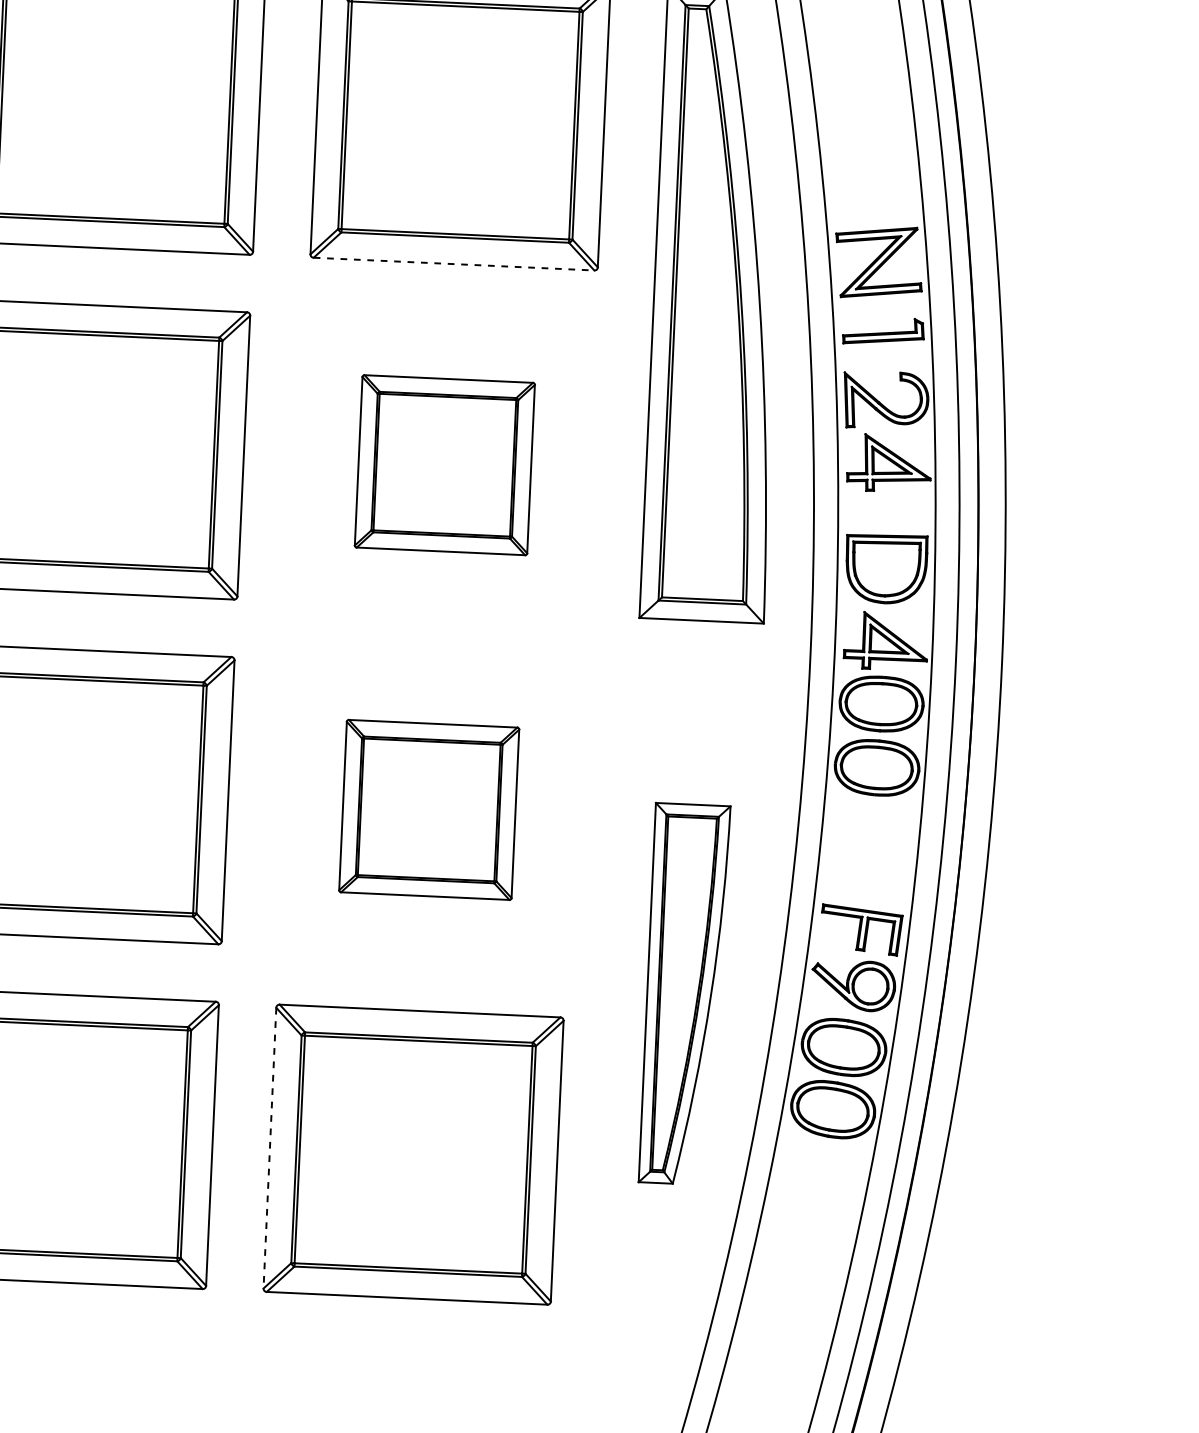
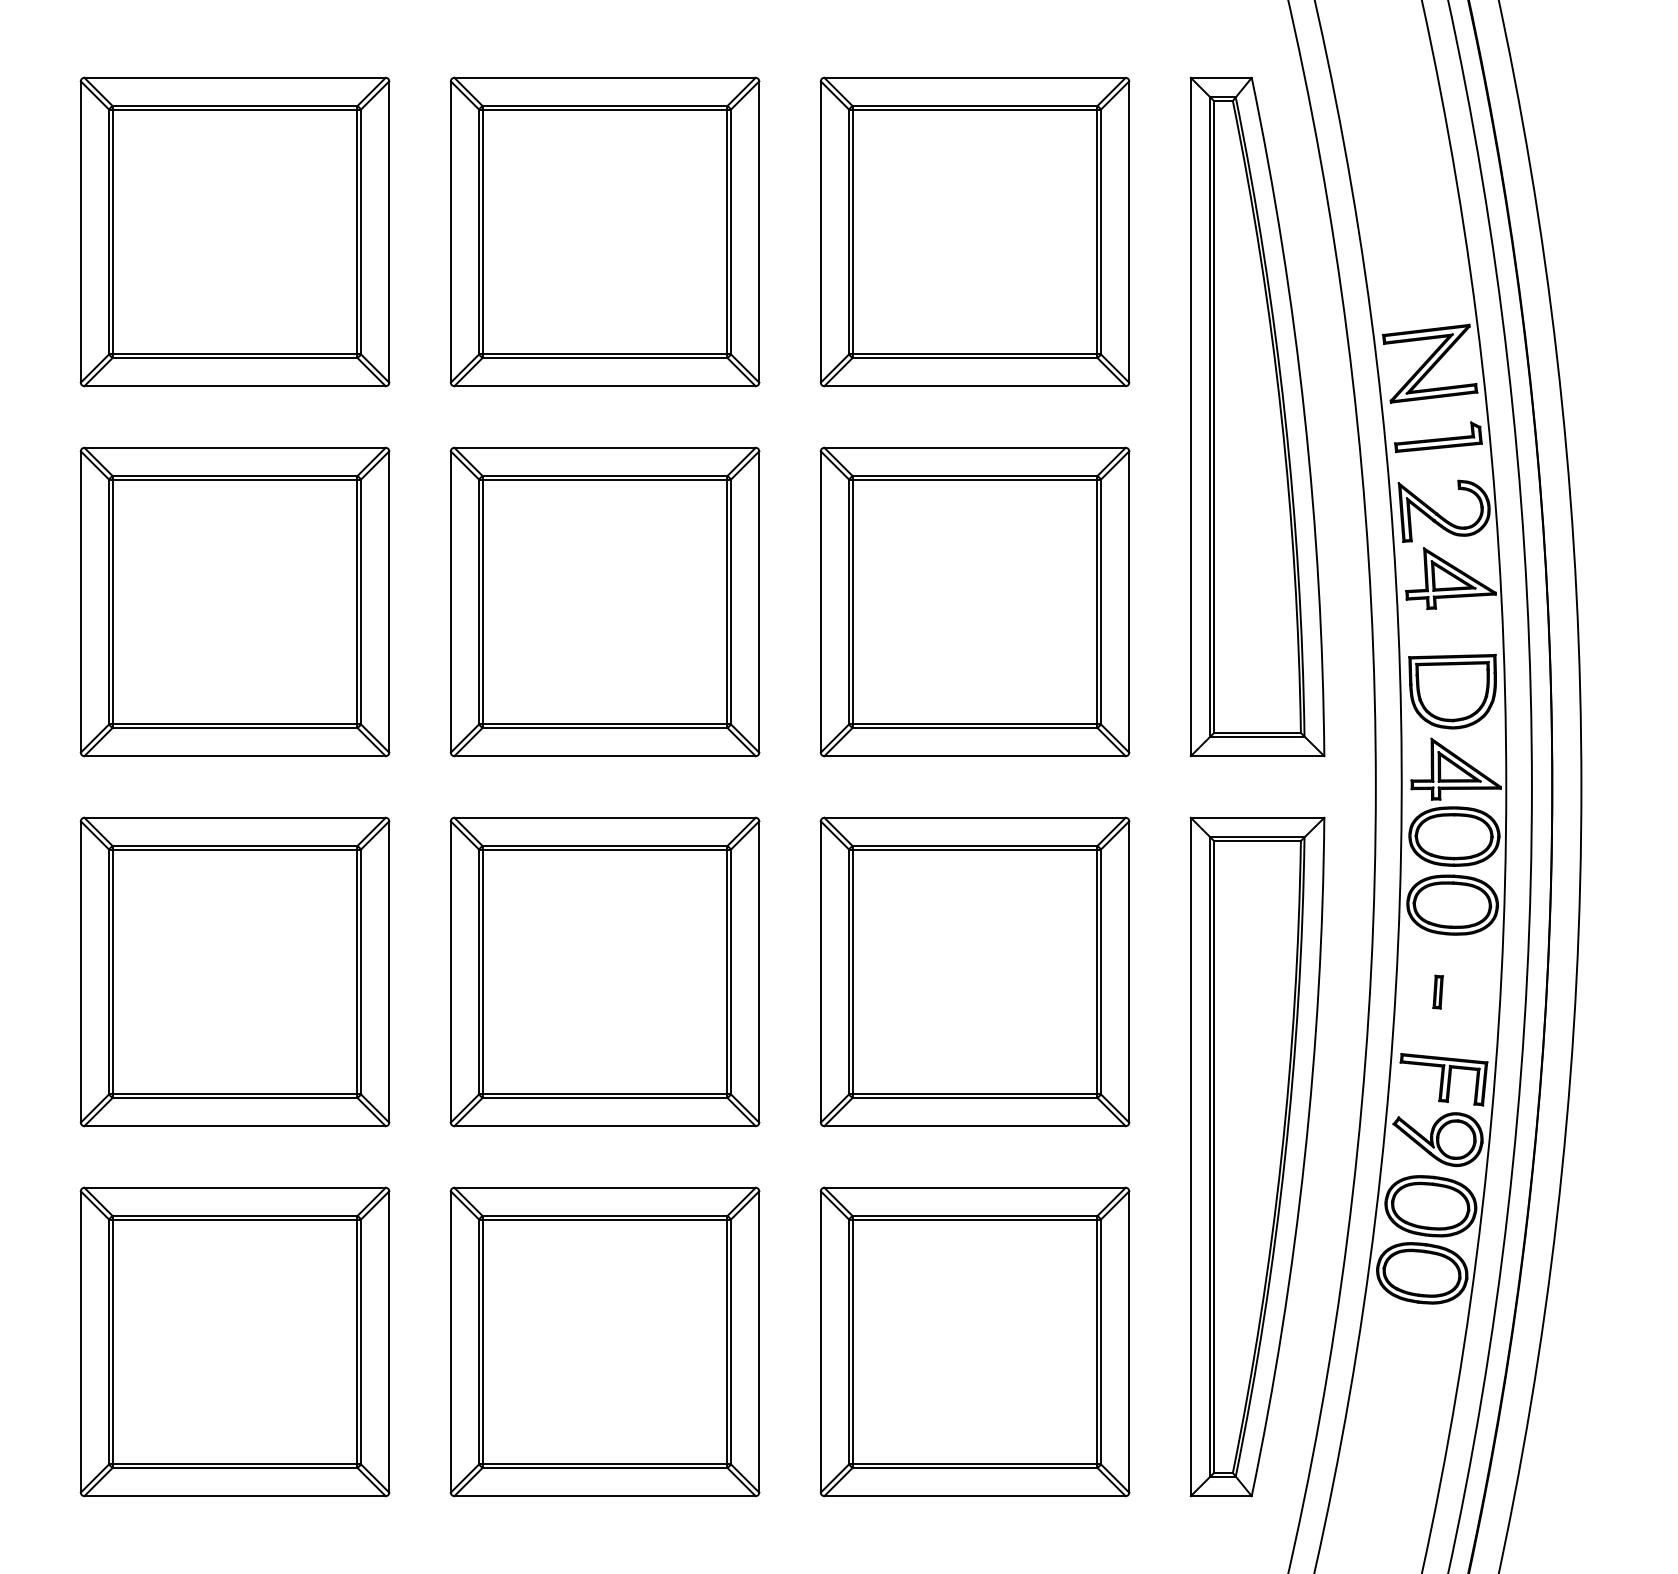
line: (454, 264) -> (975, 386), dashed -> solid
part: (444, 464) -> (974, 601), size x1.67
part: (428, 809) -> (974, 971), size x1.67
part: (859, 847) -> (1437, 991), added
part: (684, 993) -> (1257, 1156), size x1.67
line: (269, 1147) -> (820, 1341), dashed -> solid

